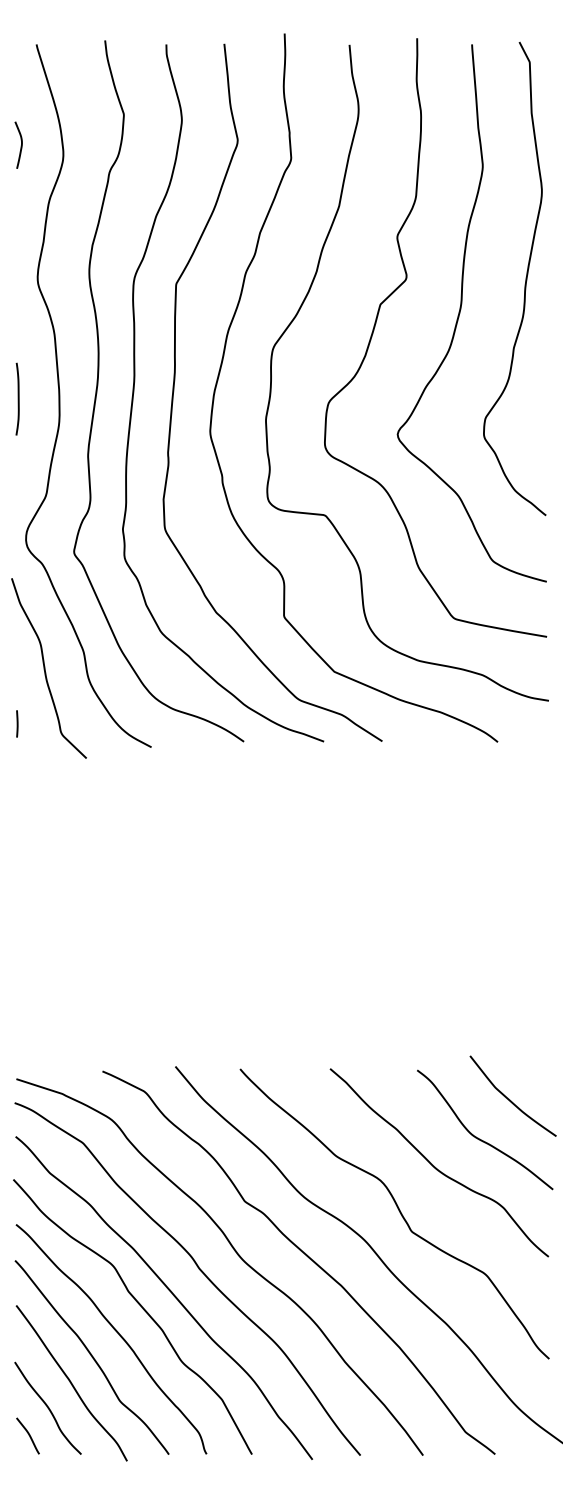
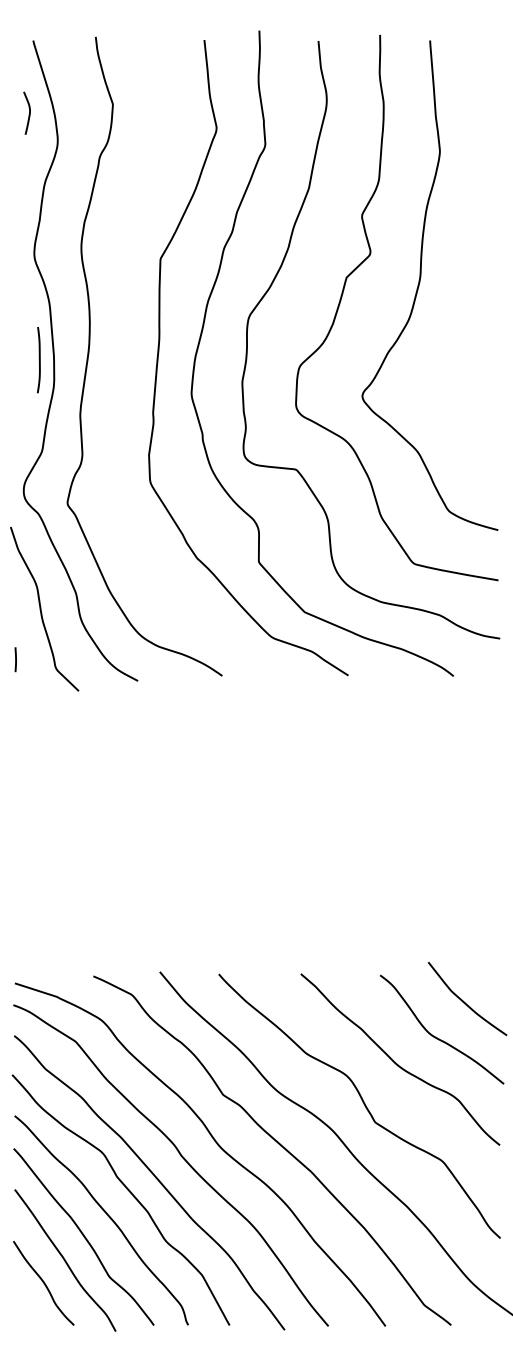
curve: (20, 145) -> (28, 113), moved
curve: (525, 278) -> (478, 253), removed
curve: (135, 381) -> (123, 347), removed
curve: (17, 398) -> (38, 359), moved
curve: (28, 1435) -> (25, 1308), removed

